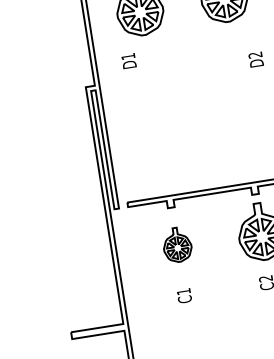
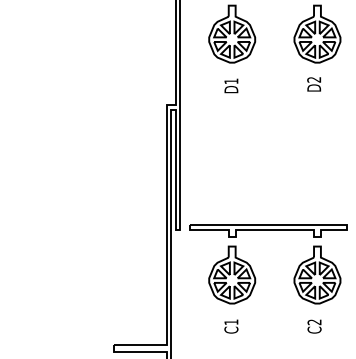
text: (255, 59) -> (313, 84), moved
text: (129, 60) -> (231, 85), moved
part: (177, 244) -> (232, 274), size x1.67

